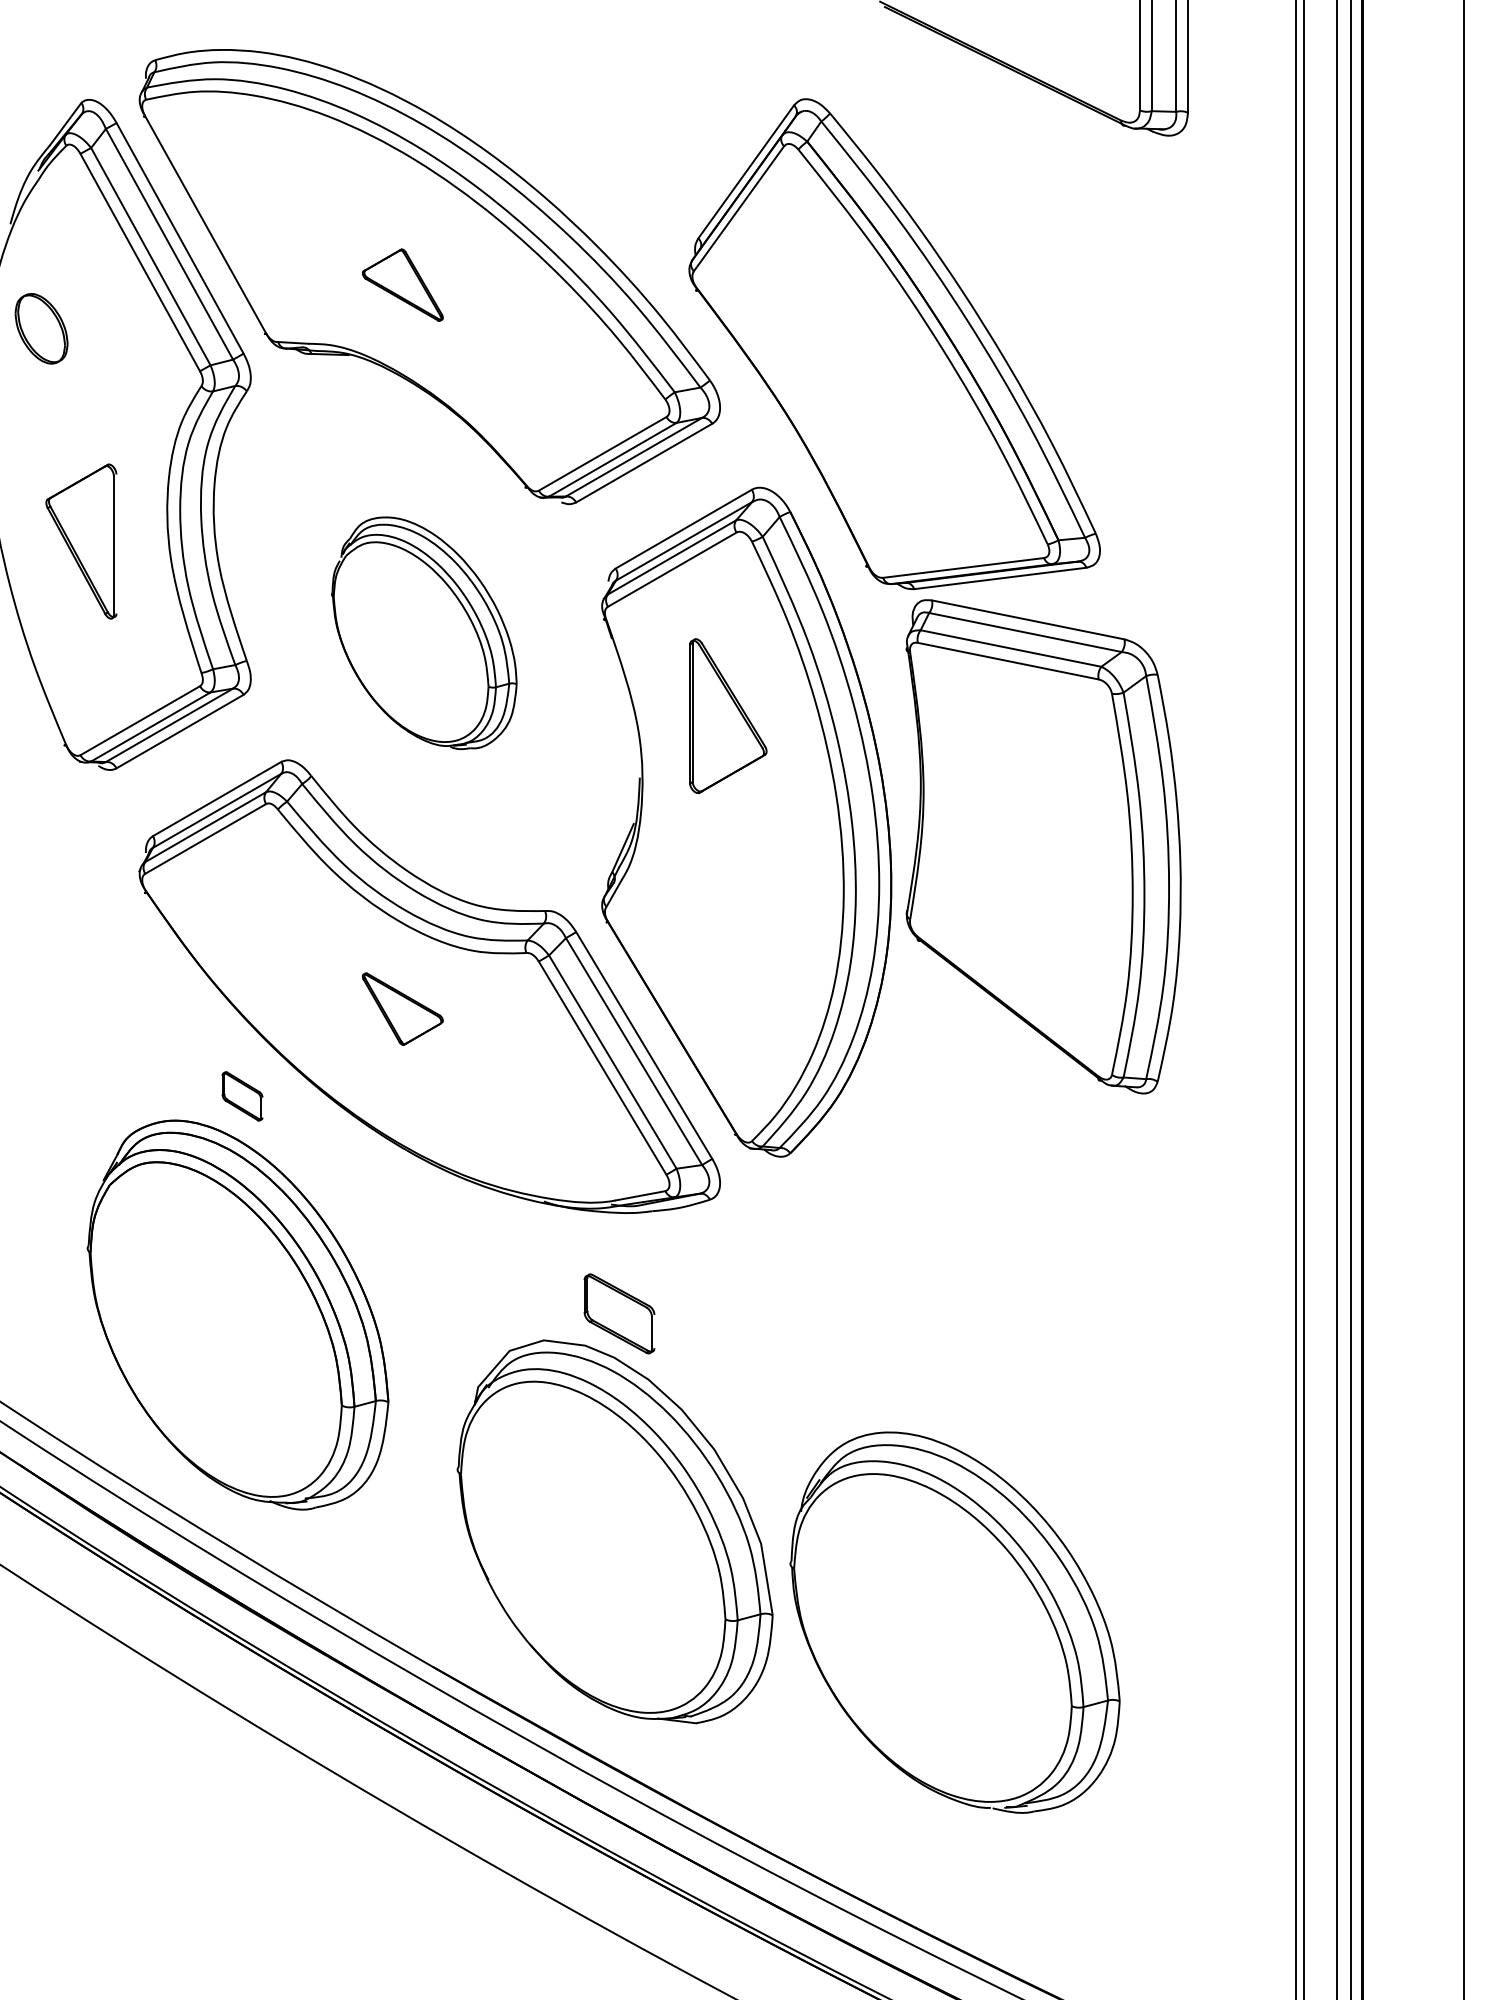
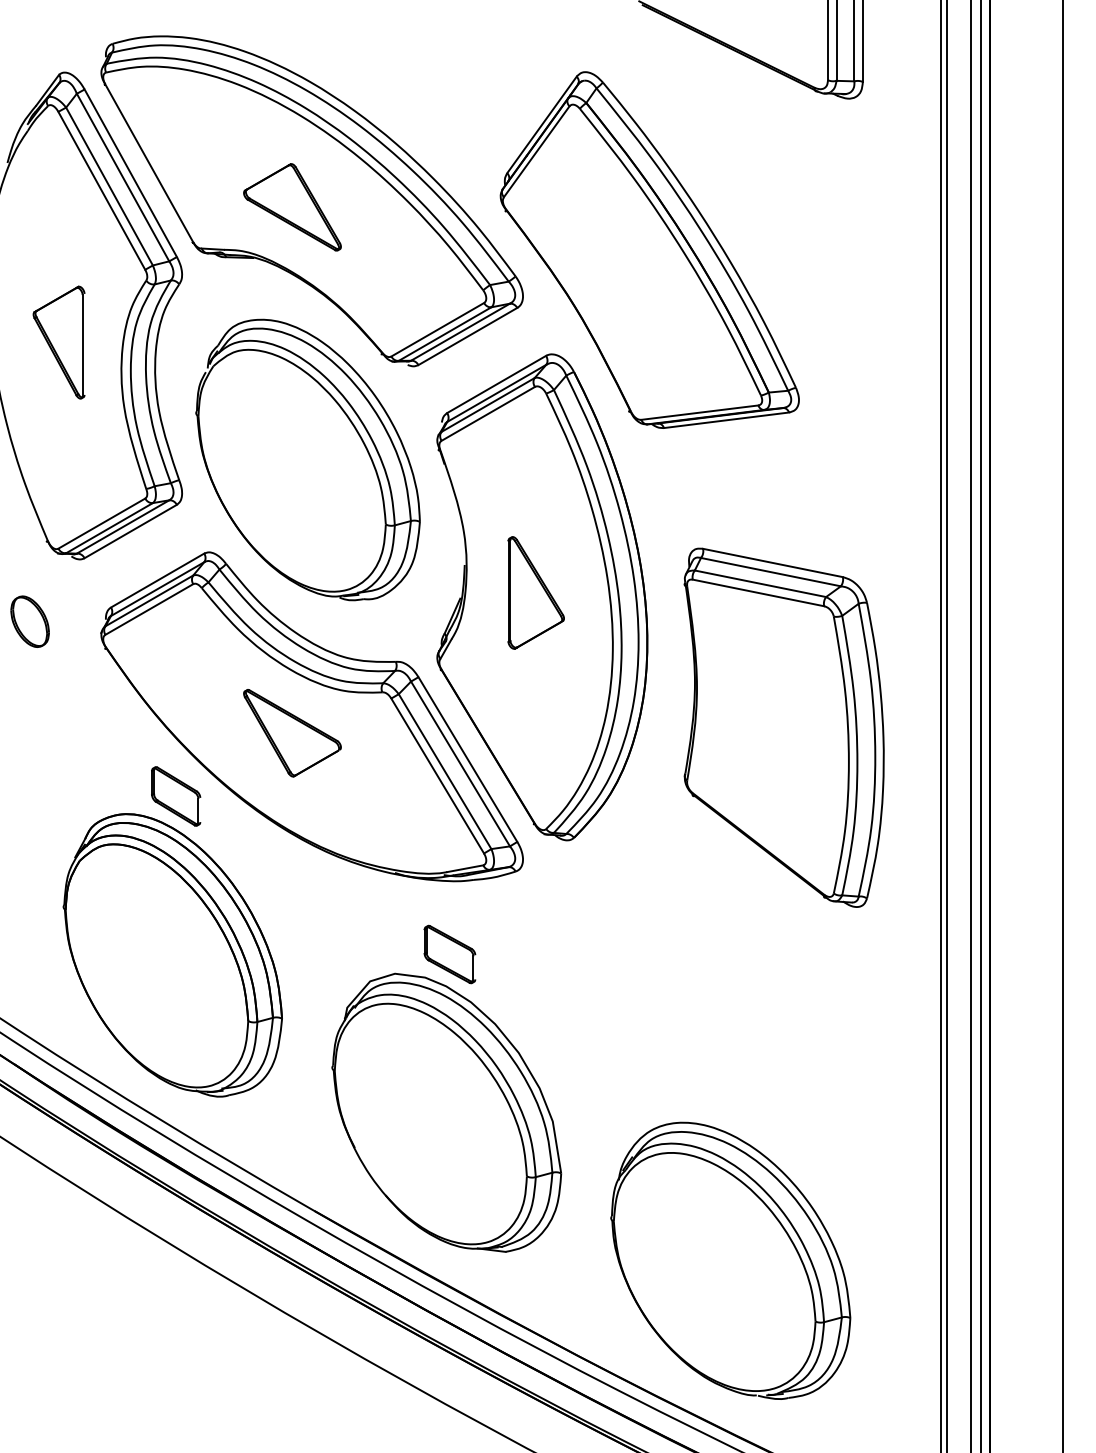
part: (402, 284) -> (292, 206), size x1.67
part: (41, 328) -> (30, 621), moved
part: (81, 541) -> (59, 342), moved
part: (424, 633) -> (308, 460), size x1.67
part: (728, 715) -> (536, 592), moved
part: (1043, 846) -> (784, 727), moved
part: (402, 1008) -> (292, 732), size x1.67
part: (242, 1096) -> (176, 796), size x1.67
part: (954, 1622) -> (730, 1260), moved

